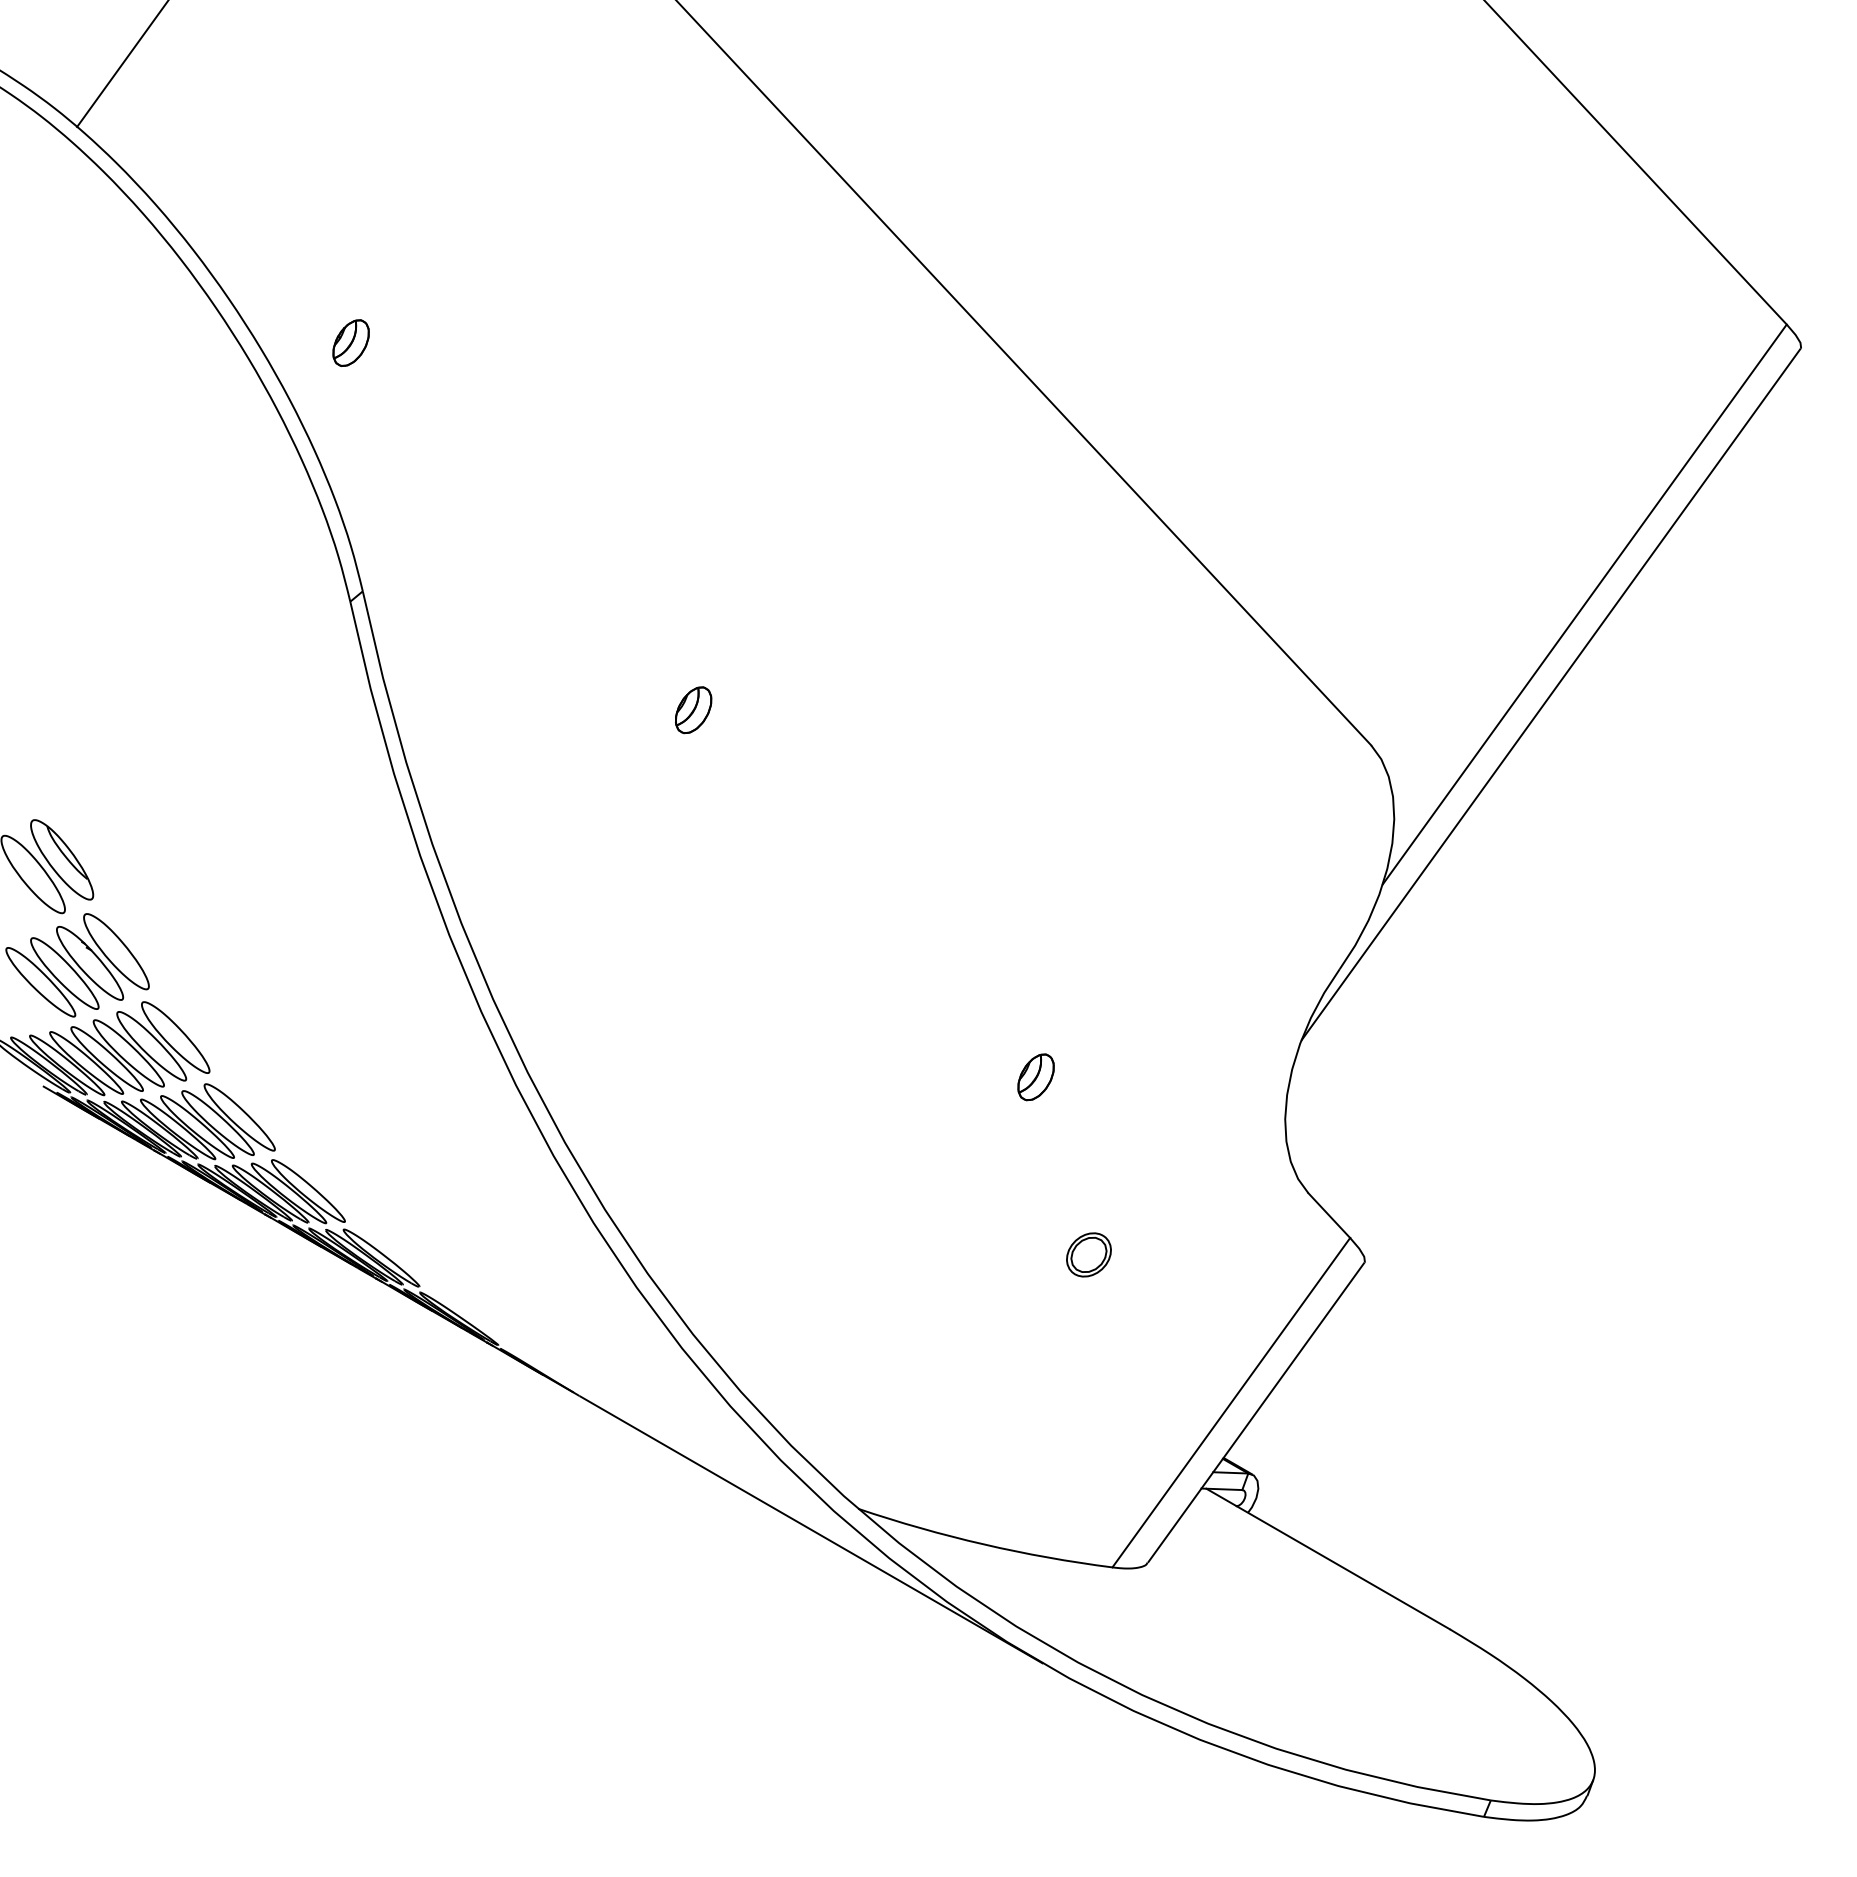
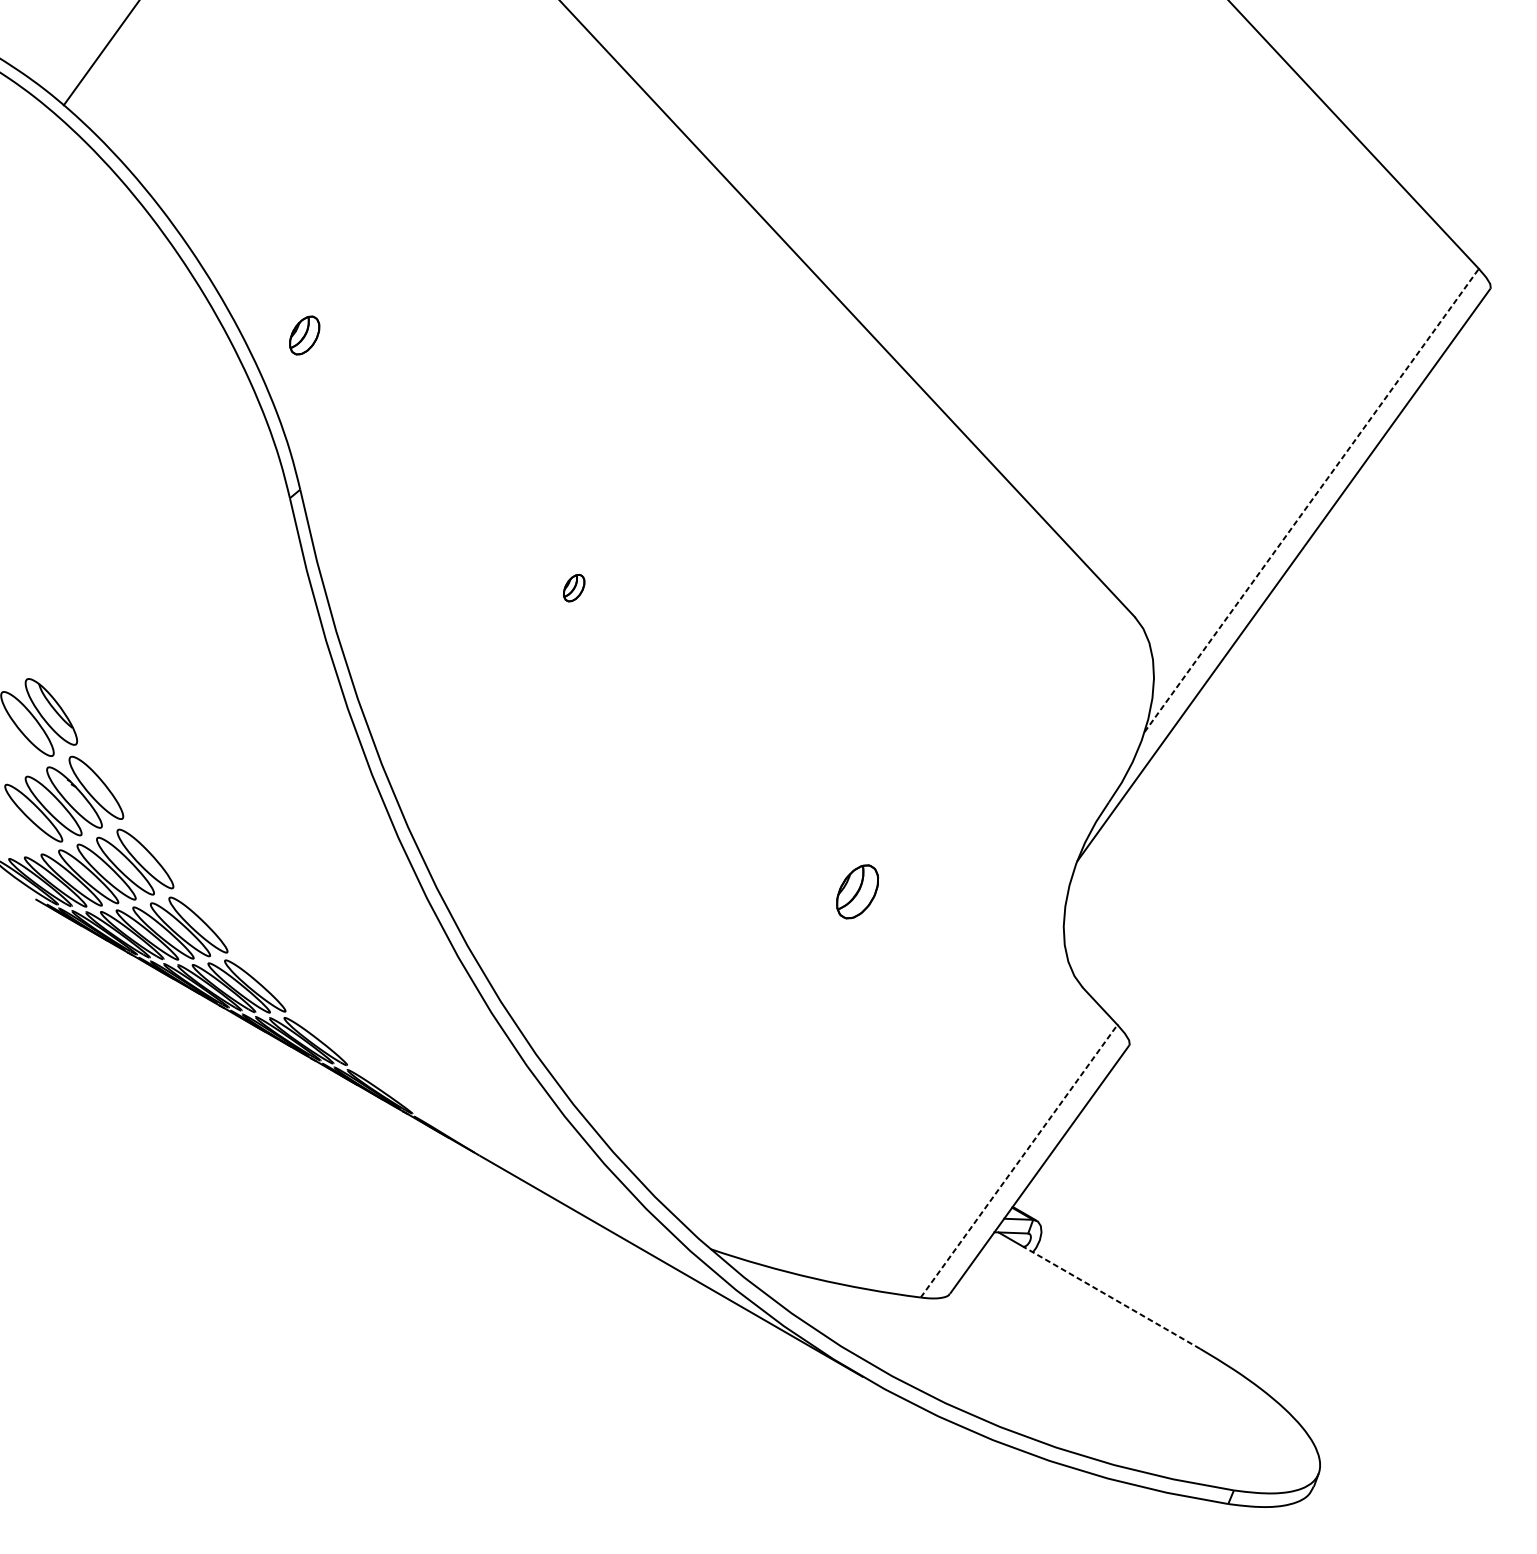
part: (350, 342) -> (304, 335), moved
line: (1585, 604) -> (1312, 500), solid -> dashed
part: (693, 710) -> (573, 588), size x0.7
part: (1035, 1077) -> (857, 892), size x1.4
part: (1088, 1254) -> (900, 1038), removed
line: (1231, 1402) -> (1019, 1161), solid -> dashed
line: (1342, 1567) -> (1111, 1297), solid -> dashed

